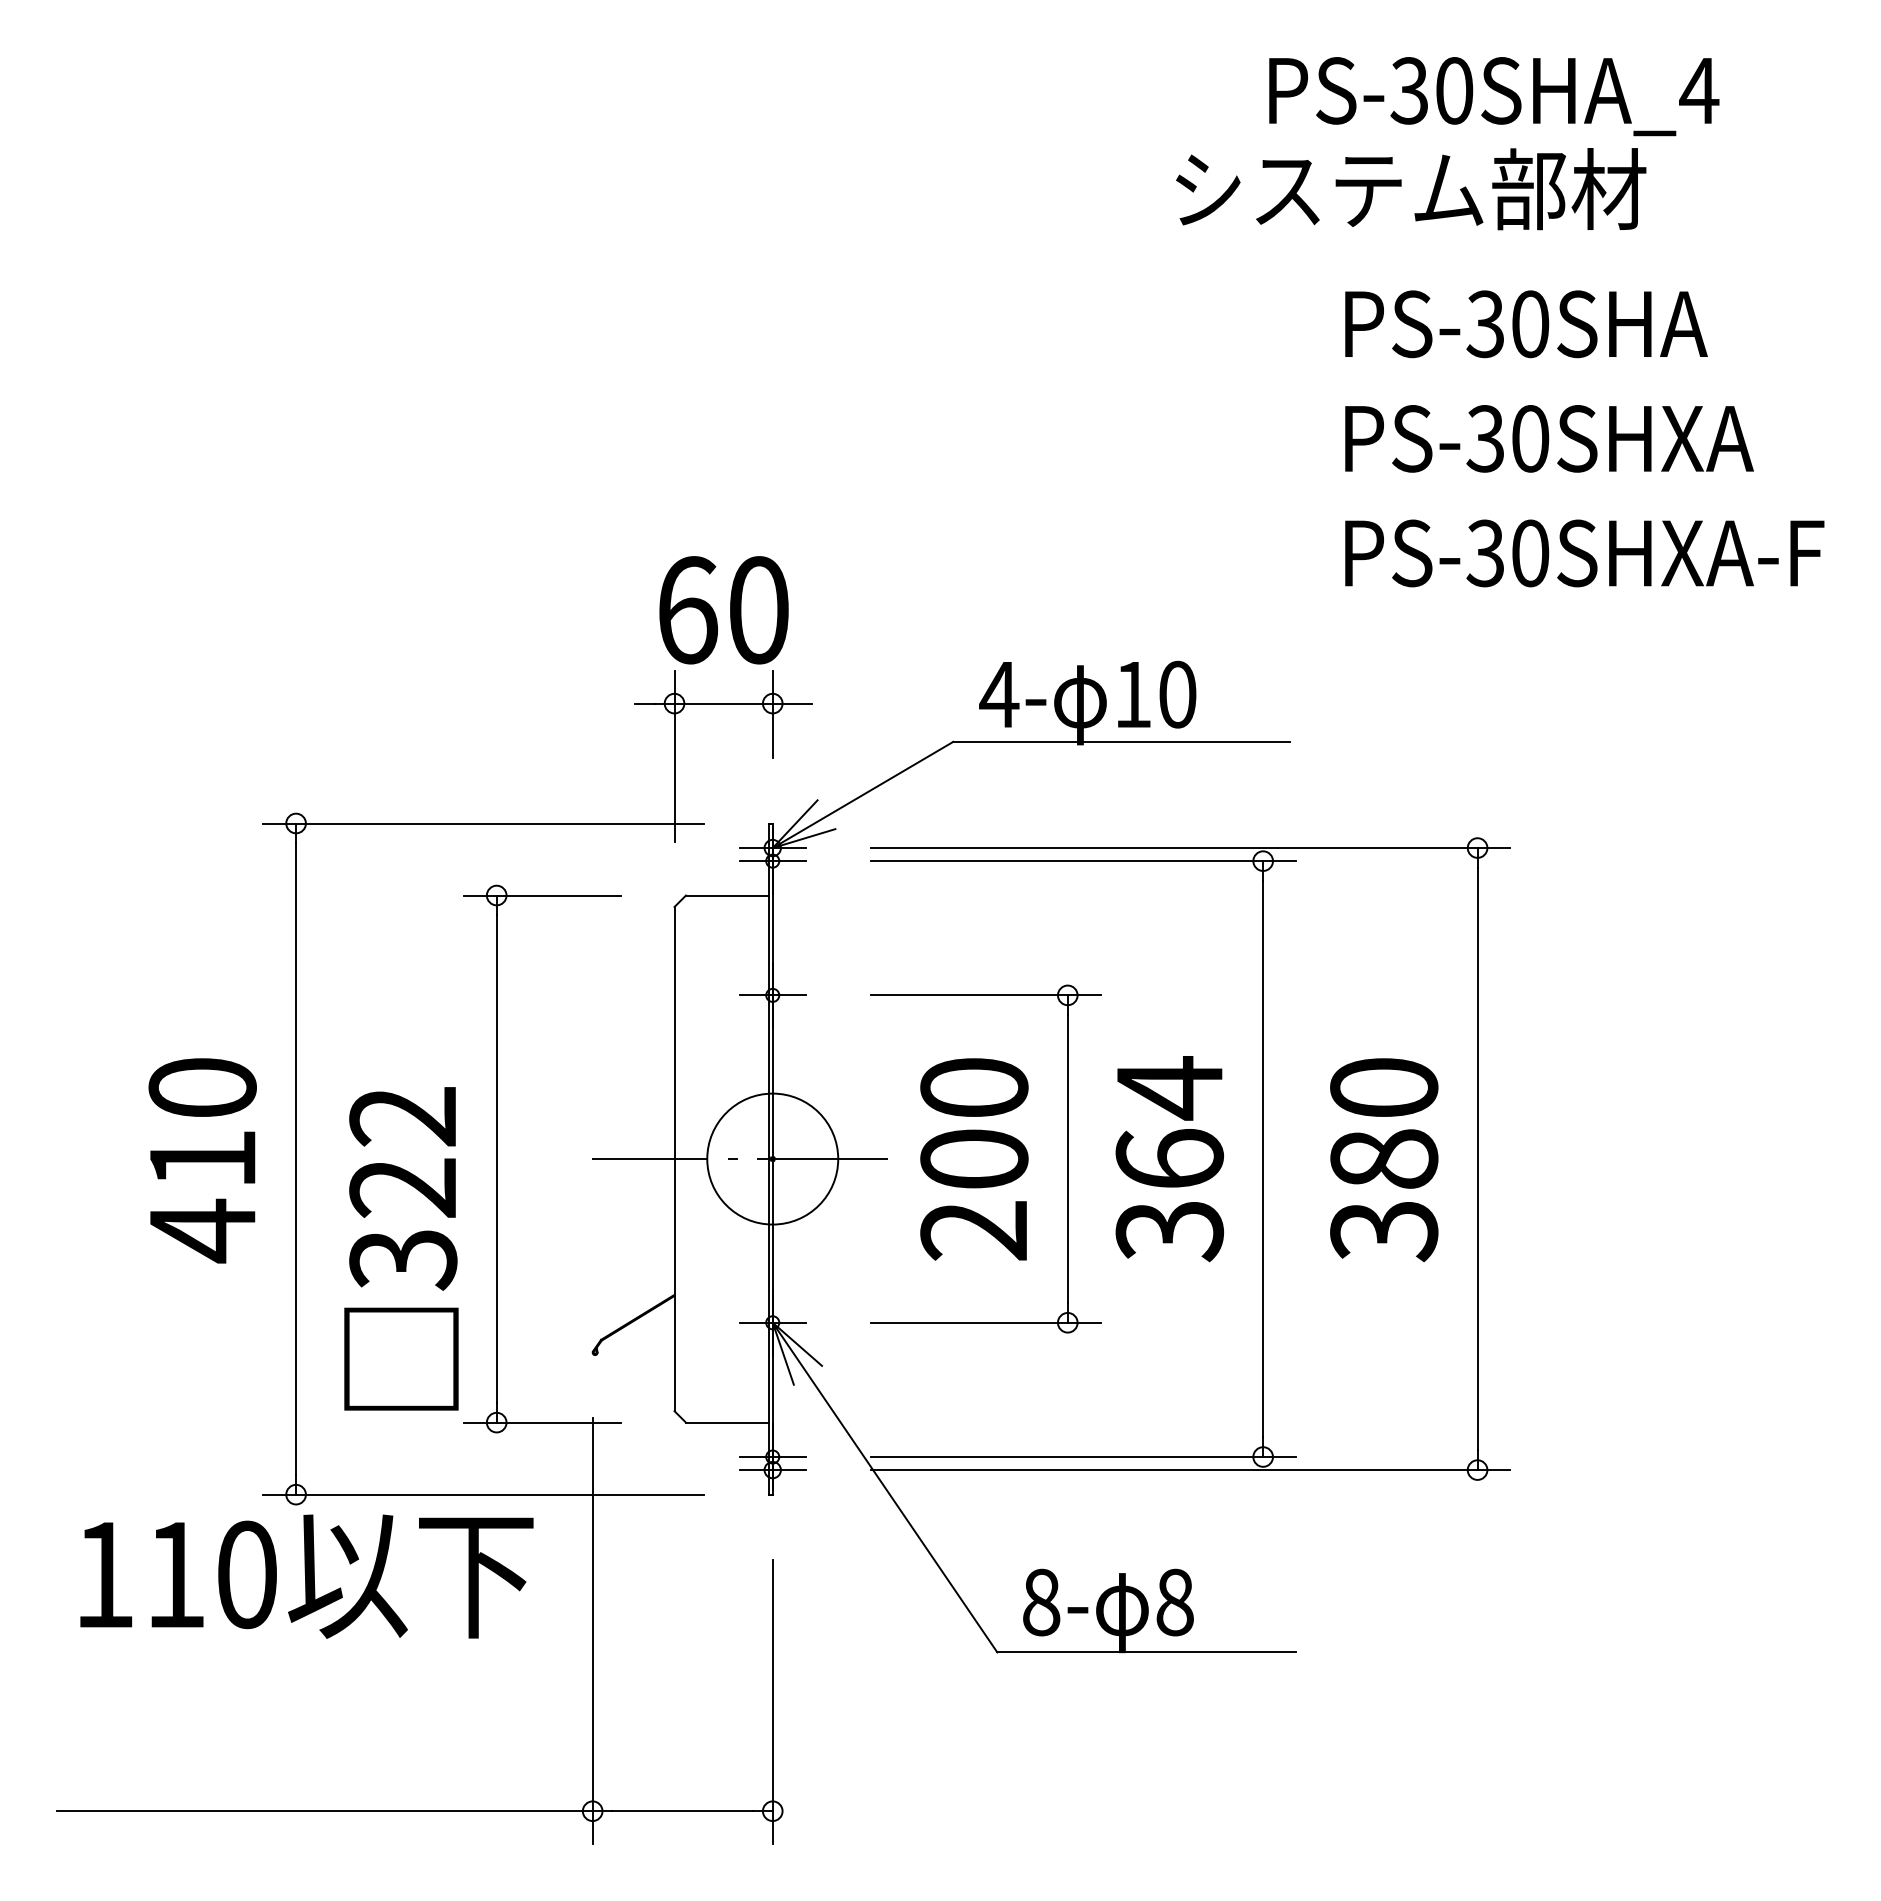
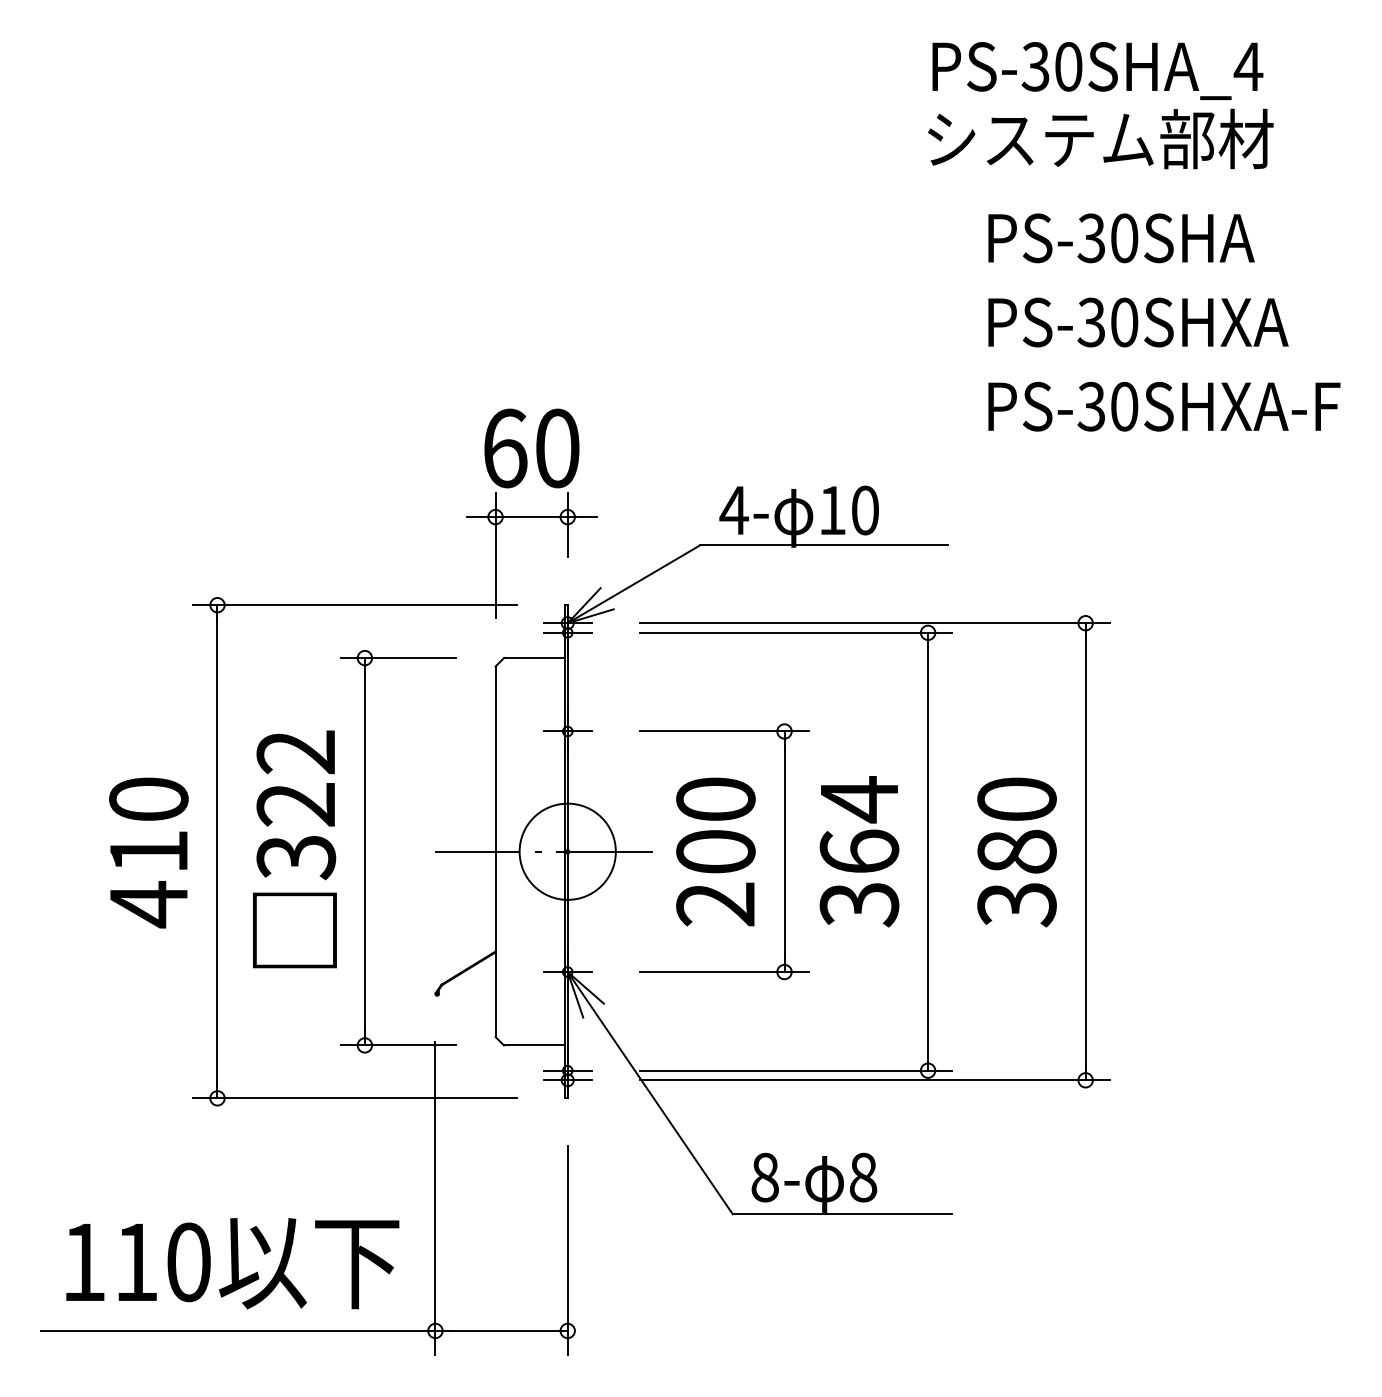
text: (1411, 189) -> (1101, 139), moved
text: (401, 1248) -> (294, 849), moved
text: (306, 1576) -> (232, 1263), moved

